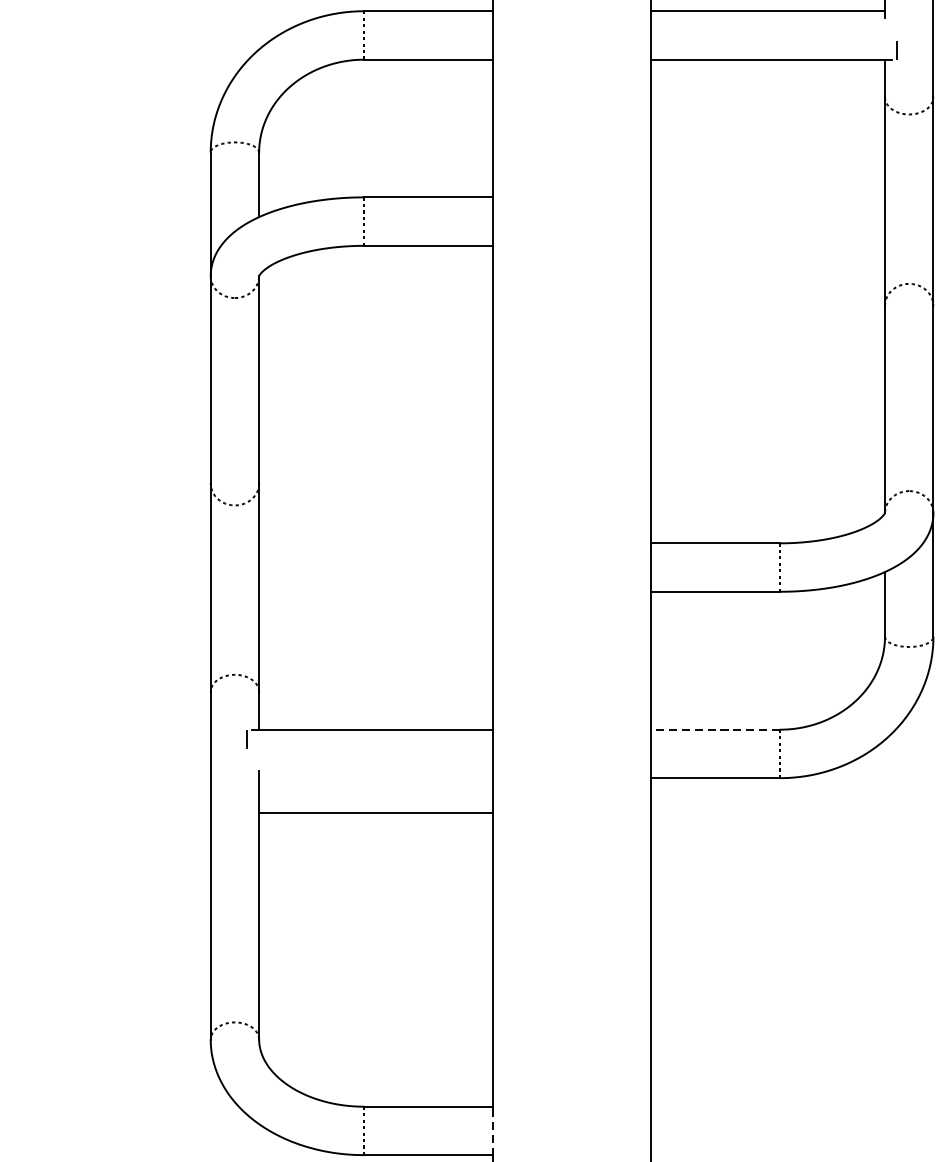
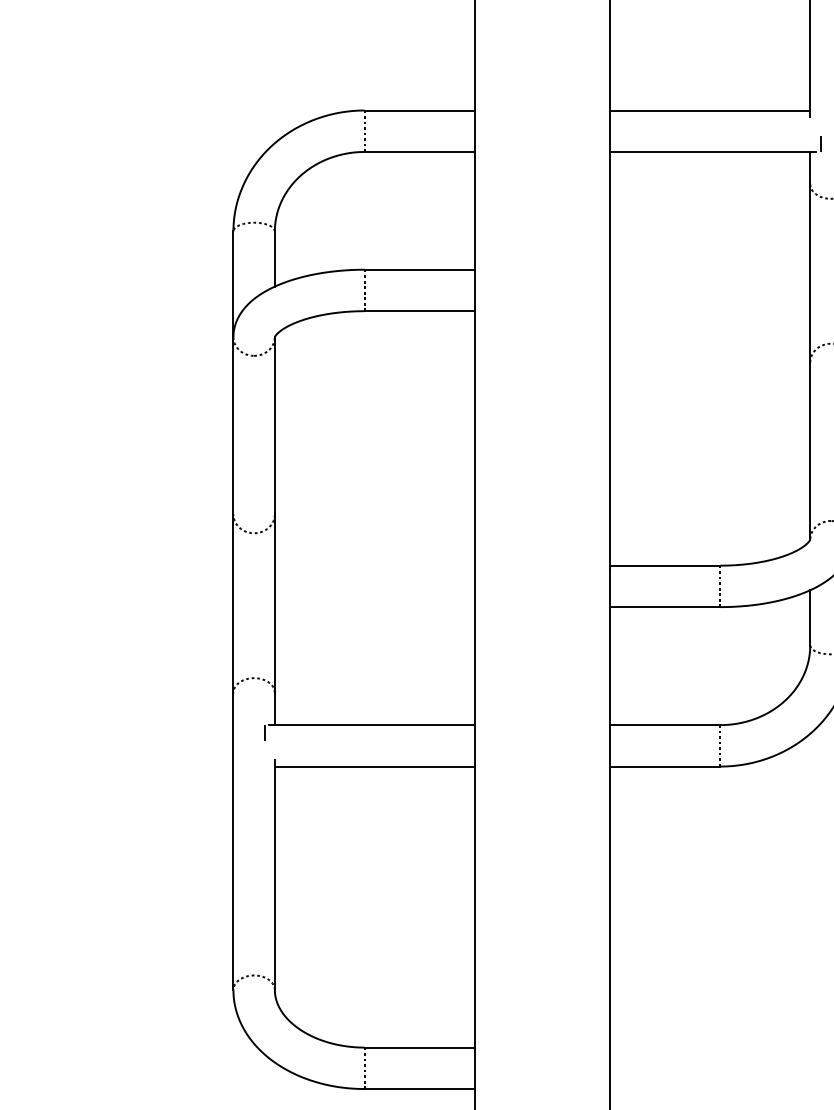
line: (714, 730) -> (664, 725), dashed -> solid
line: (375, 813) -> (374, 766), moved
line: (493, 1132) -> (475, 1069), dashed -> solid

